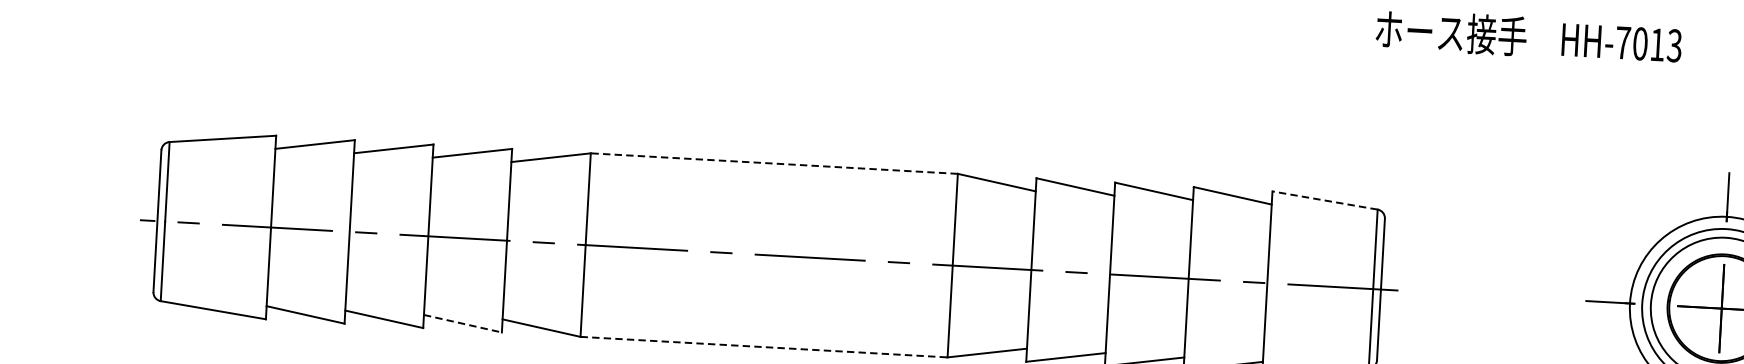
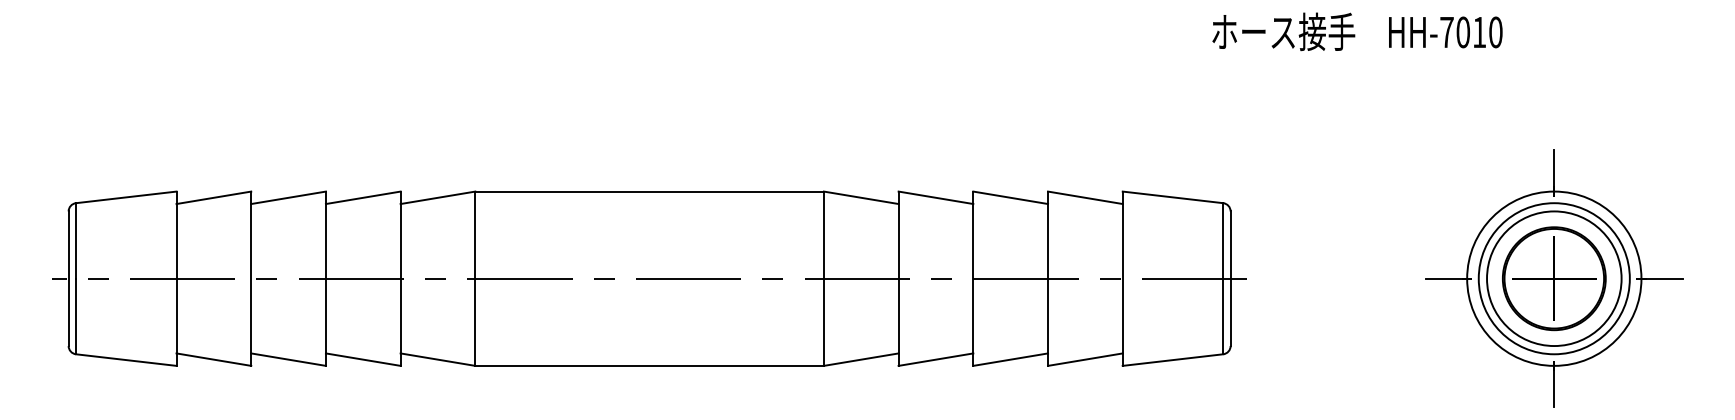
text: (1674, 45) -> (1495, 32), HH-7013 -> HH-7010
line: (774, 163) -> (649, 191), dashed -> solid
line: (1325, 200) -> (1173, 197), dashed -> solid
line: (463, 323) -> (363, 359), dashed -> solid
line: (764, 346) -> (650, 365), dashed -> solid

